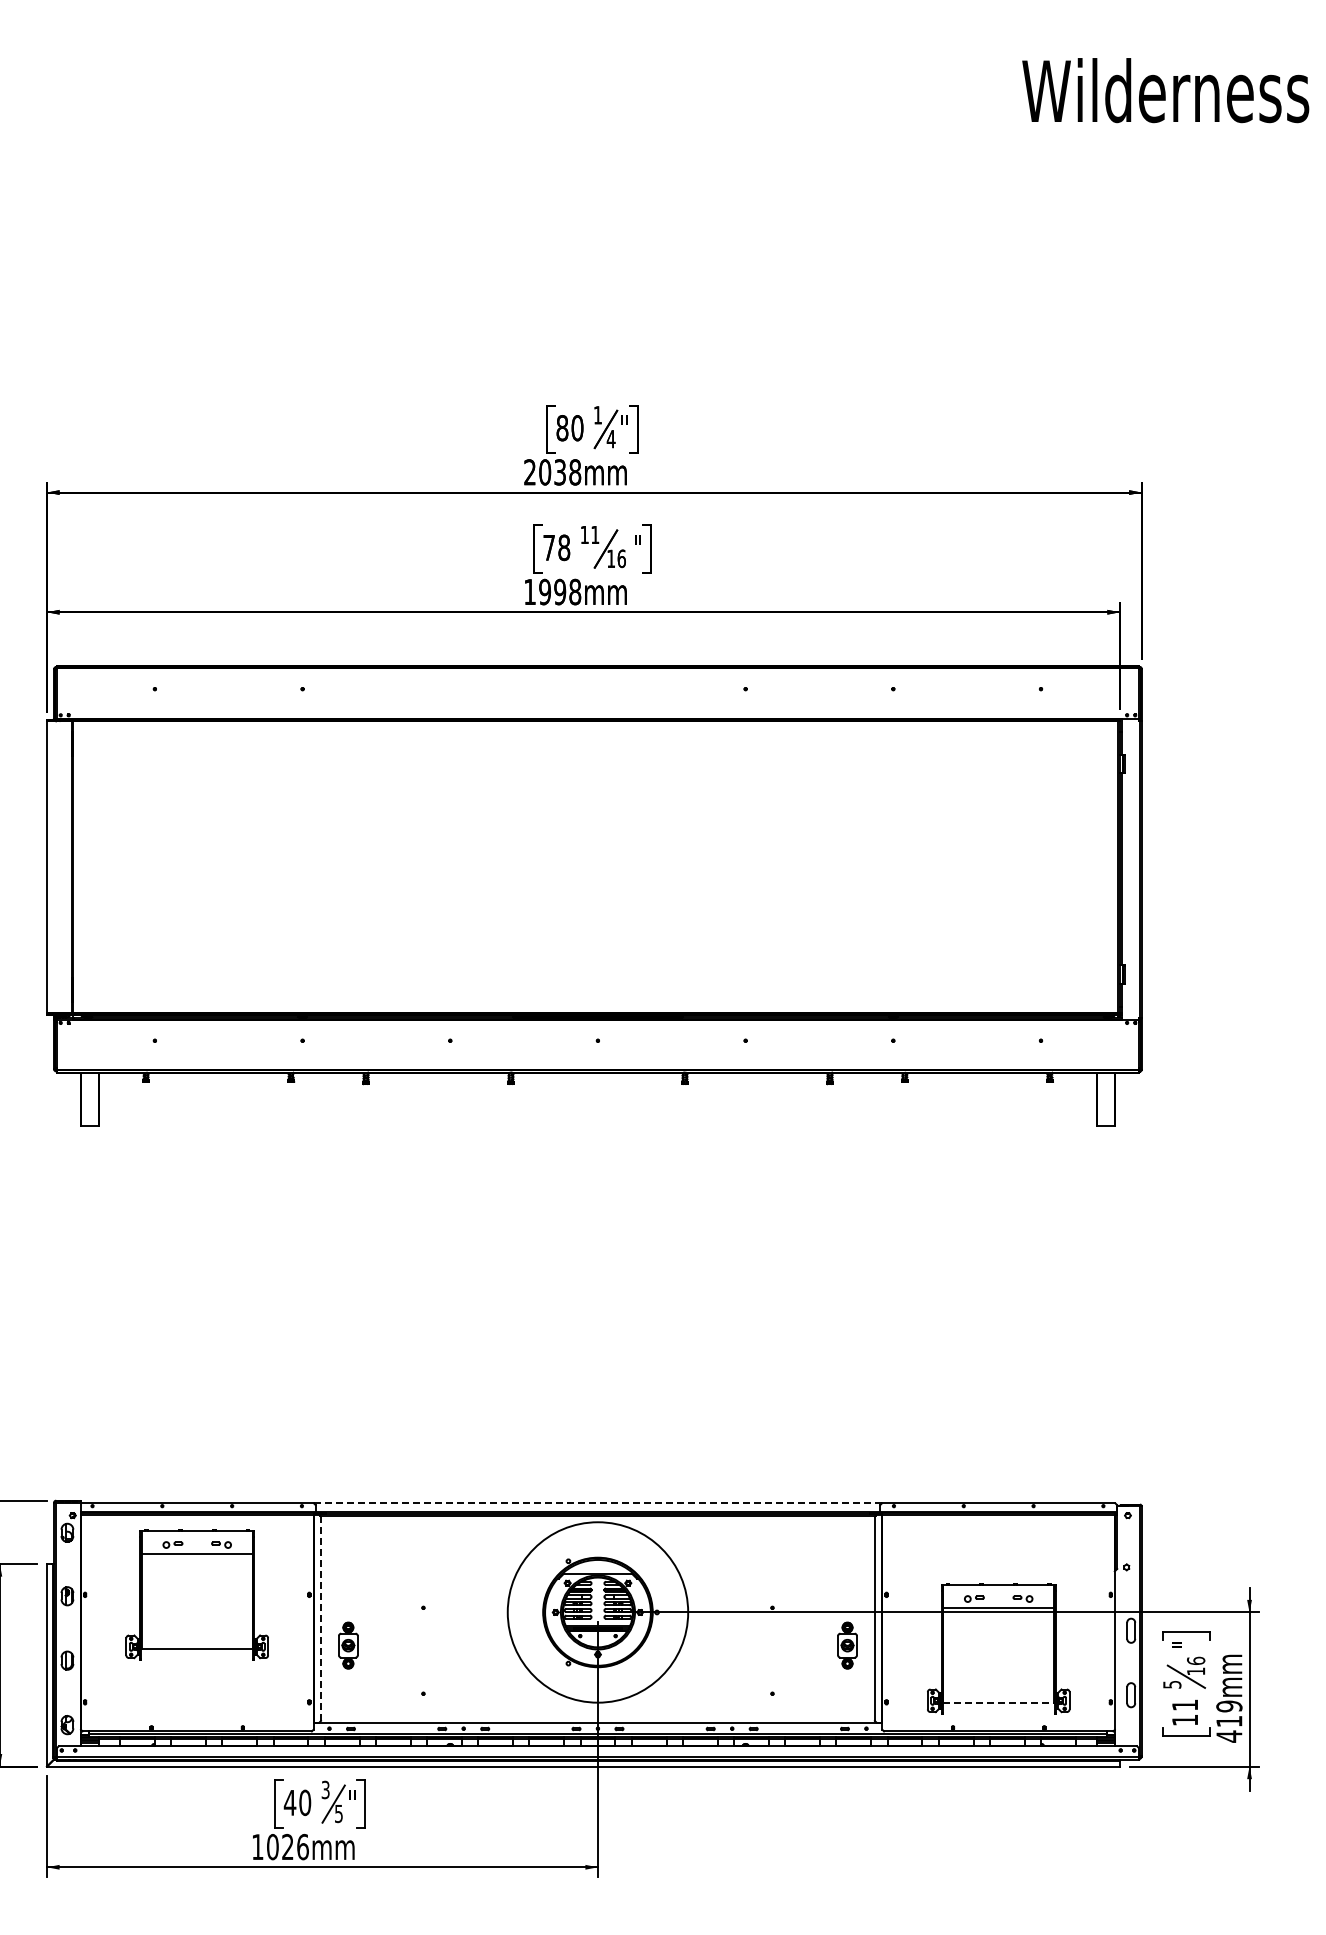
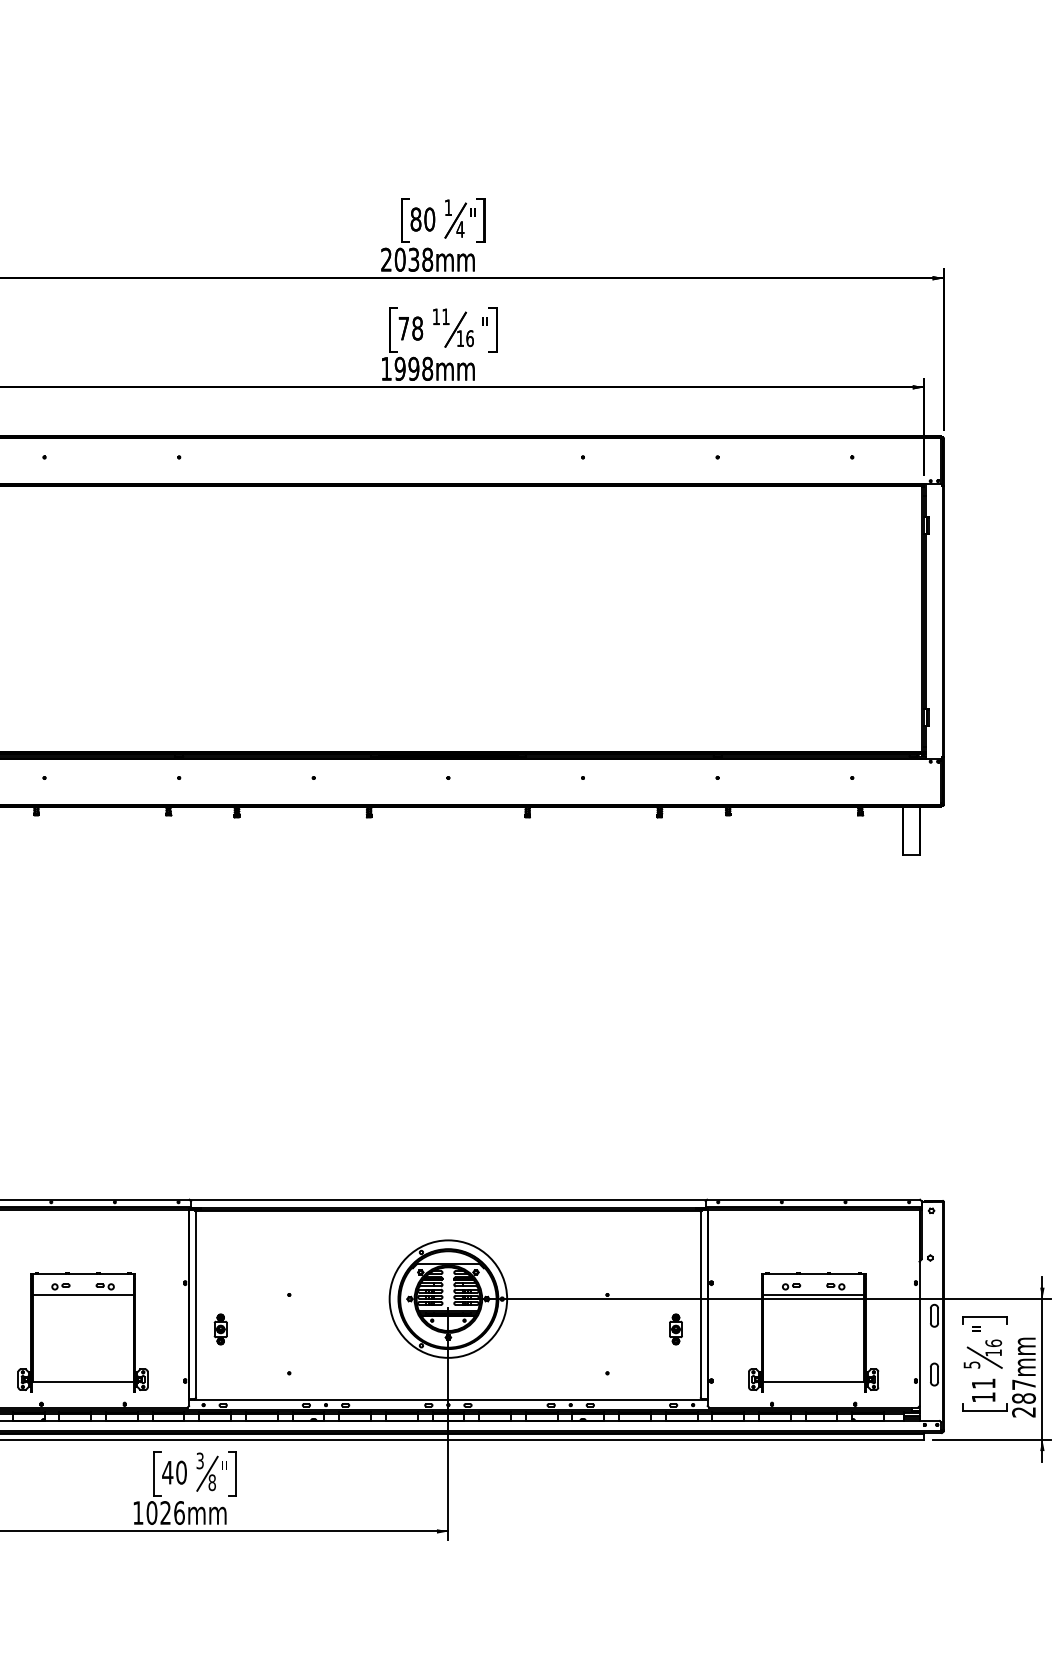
line: (597, 1503) -> (447, 1199), dashed -> solid
part: (196, 1594) -> (82, 1331), moved
circle: (597, 1612) -> (447, 1299), size x0.71
line: (321, 1618) -> (196, 1304), dashed -> solid
part: (347, 1645) -> (220, 1329), size x0.71
part: (847, 1645) -> (675, 1329), size x0.71
line: (999, 1703) -> (814, 1382), dashed -> solid
text: (1229, 1721) -> (1024, 1398), 419mm -> 287mm
text: (338, 1813) -> (211, 1482), 5 -> 8

